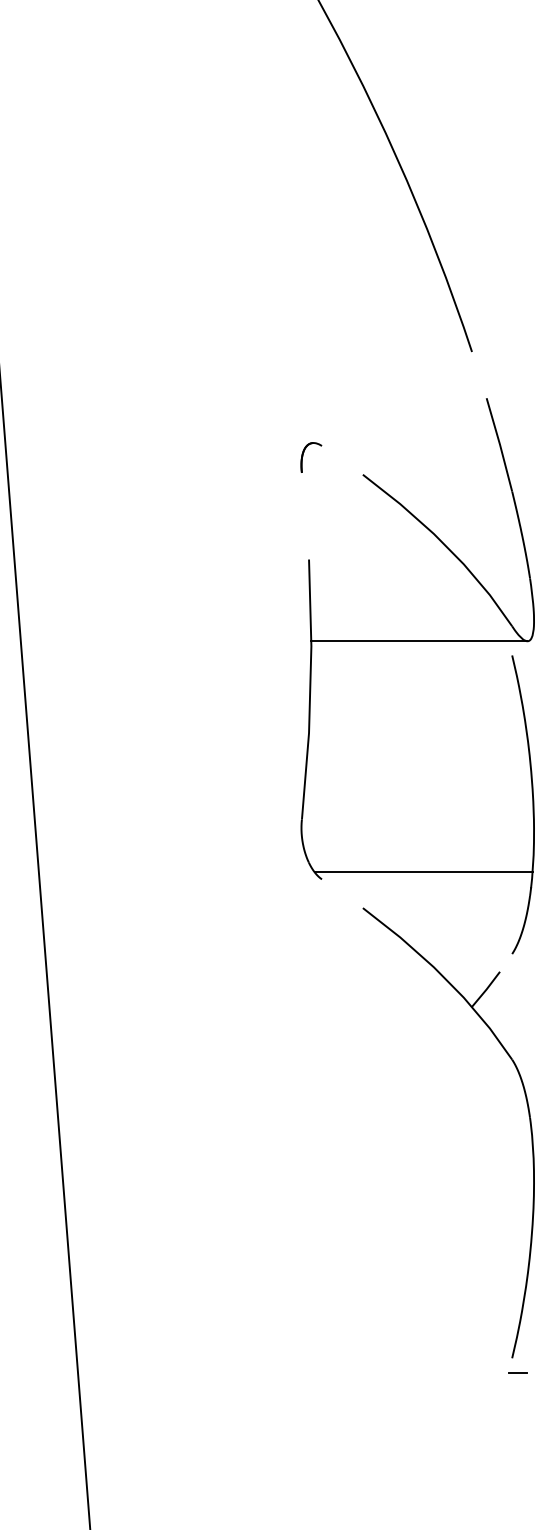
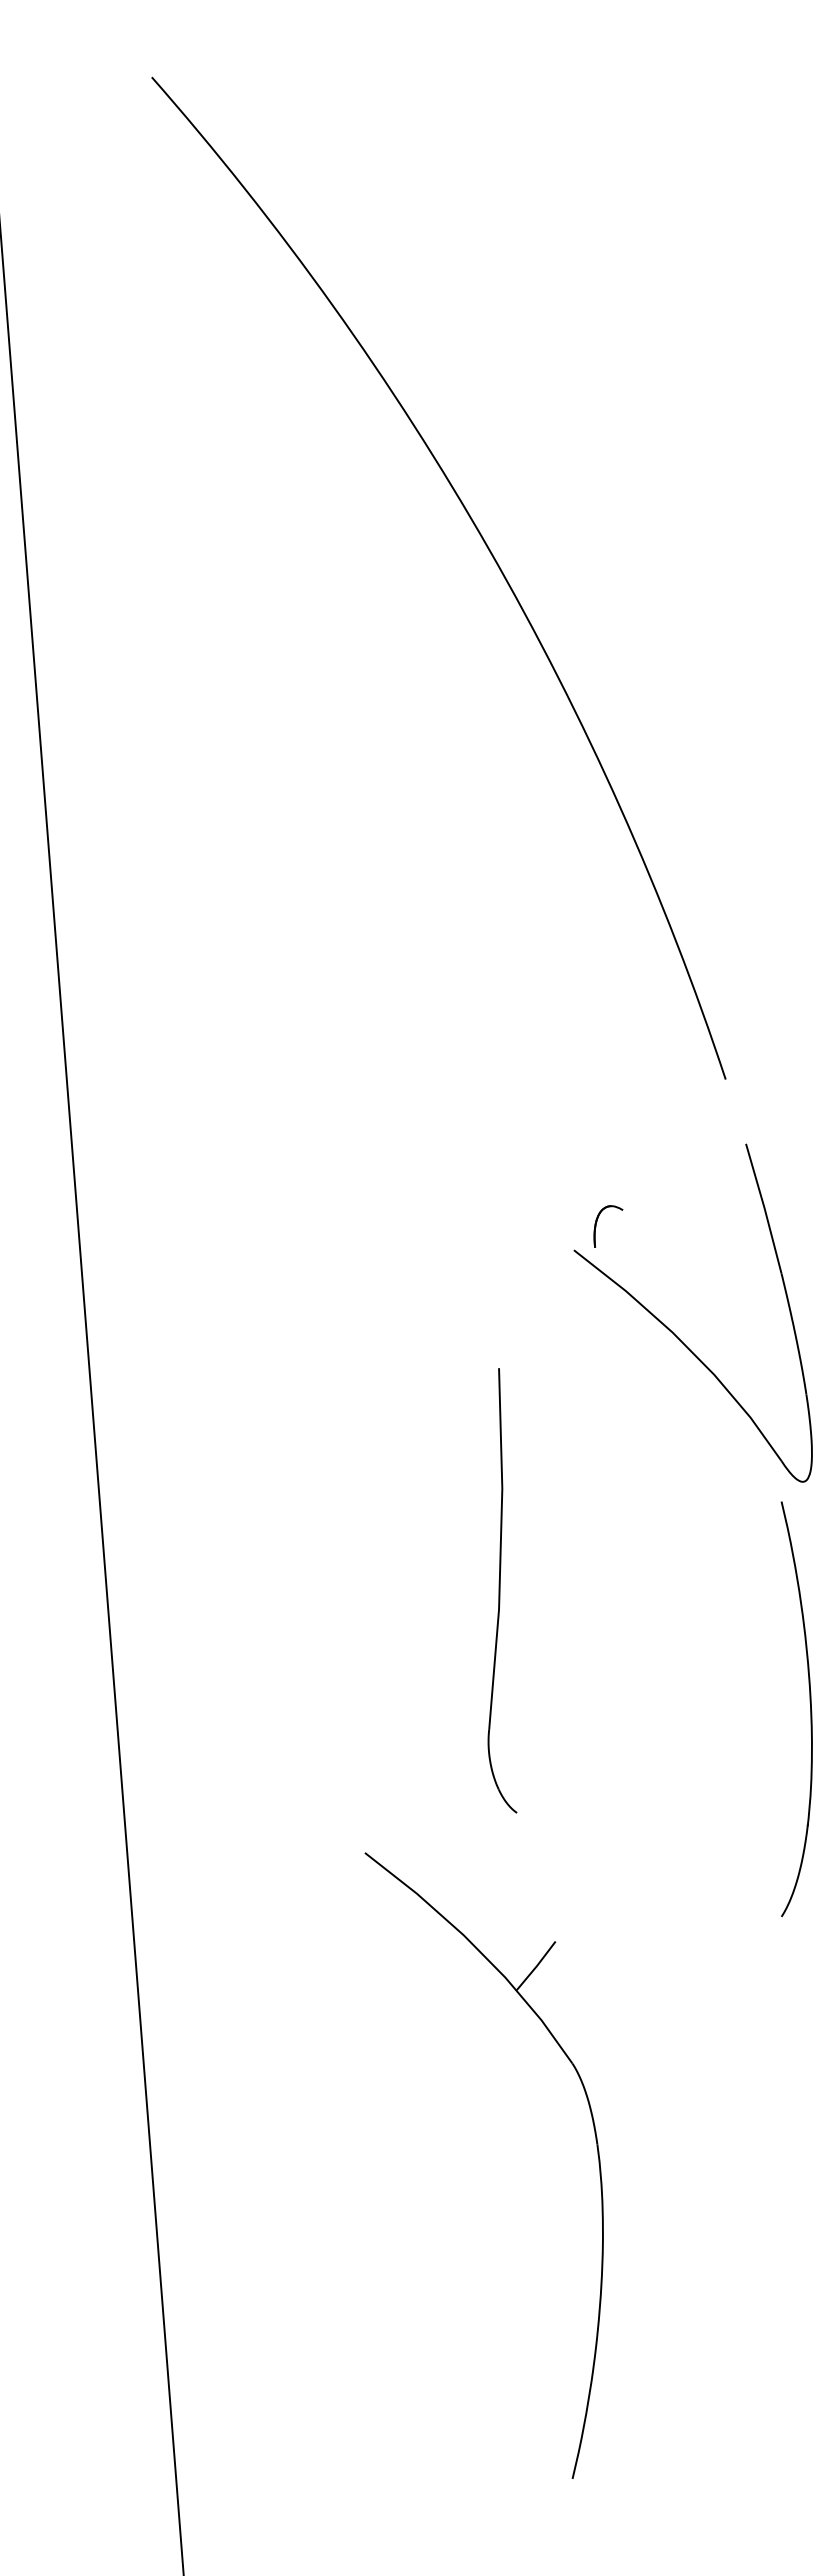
part: (303, 454) -> (597, 1222), moved
line: (419, 641) -> (652, 1481), removed
line: (423, 871) -> (658, 1802), removed
part: (529, 1119) -> (596, 2147), moved
line: (517, 1372) -> (789, 2498), removed

